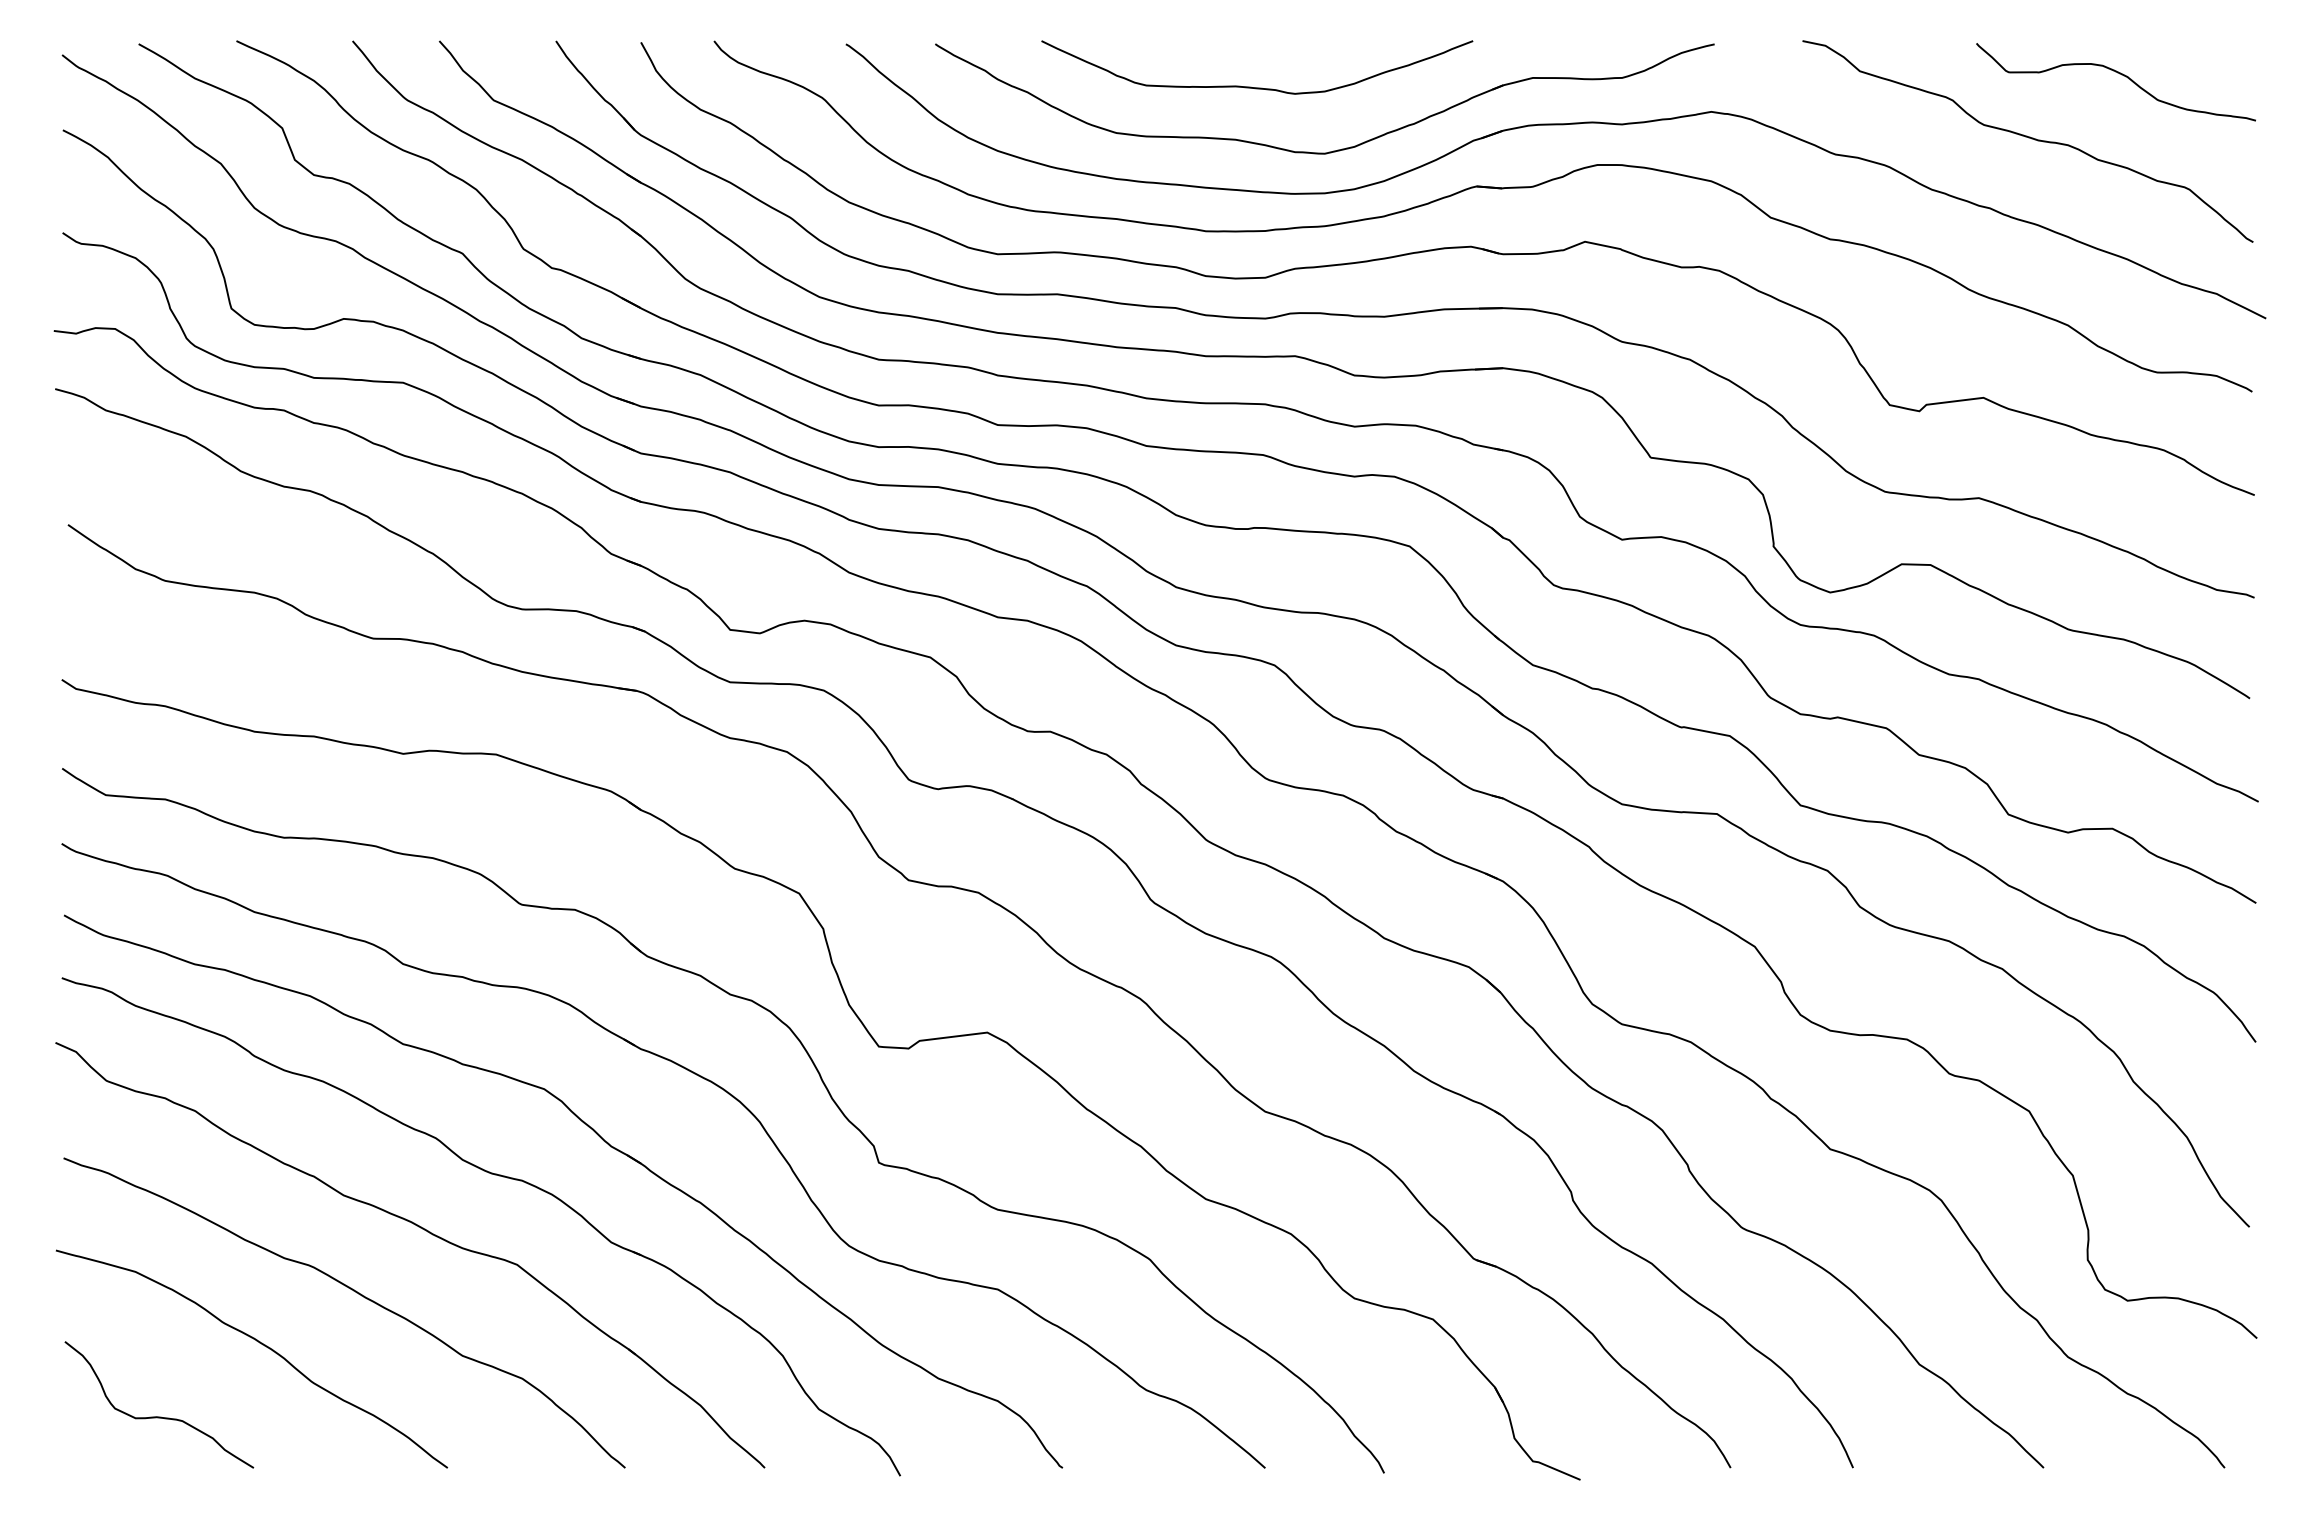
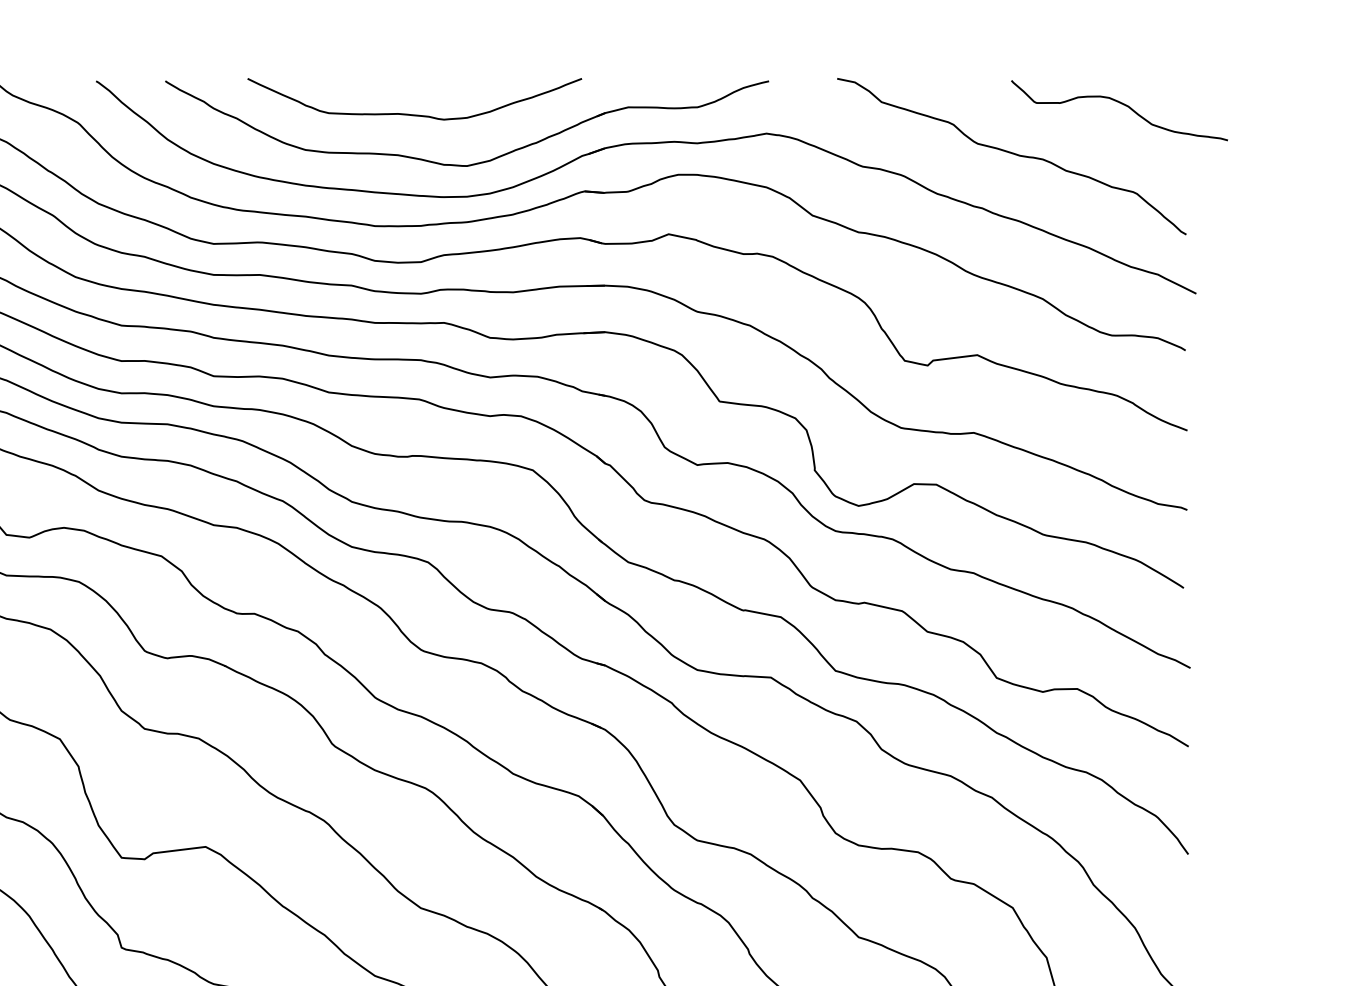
curve: (2119, 74) -> (1122, 104), moved

